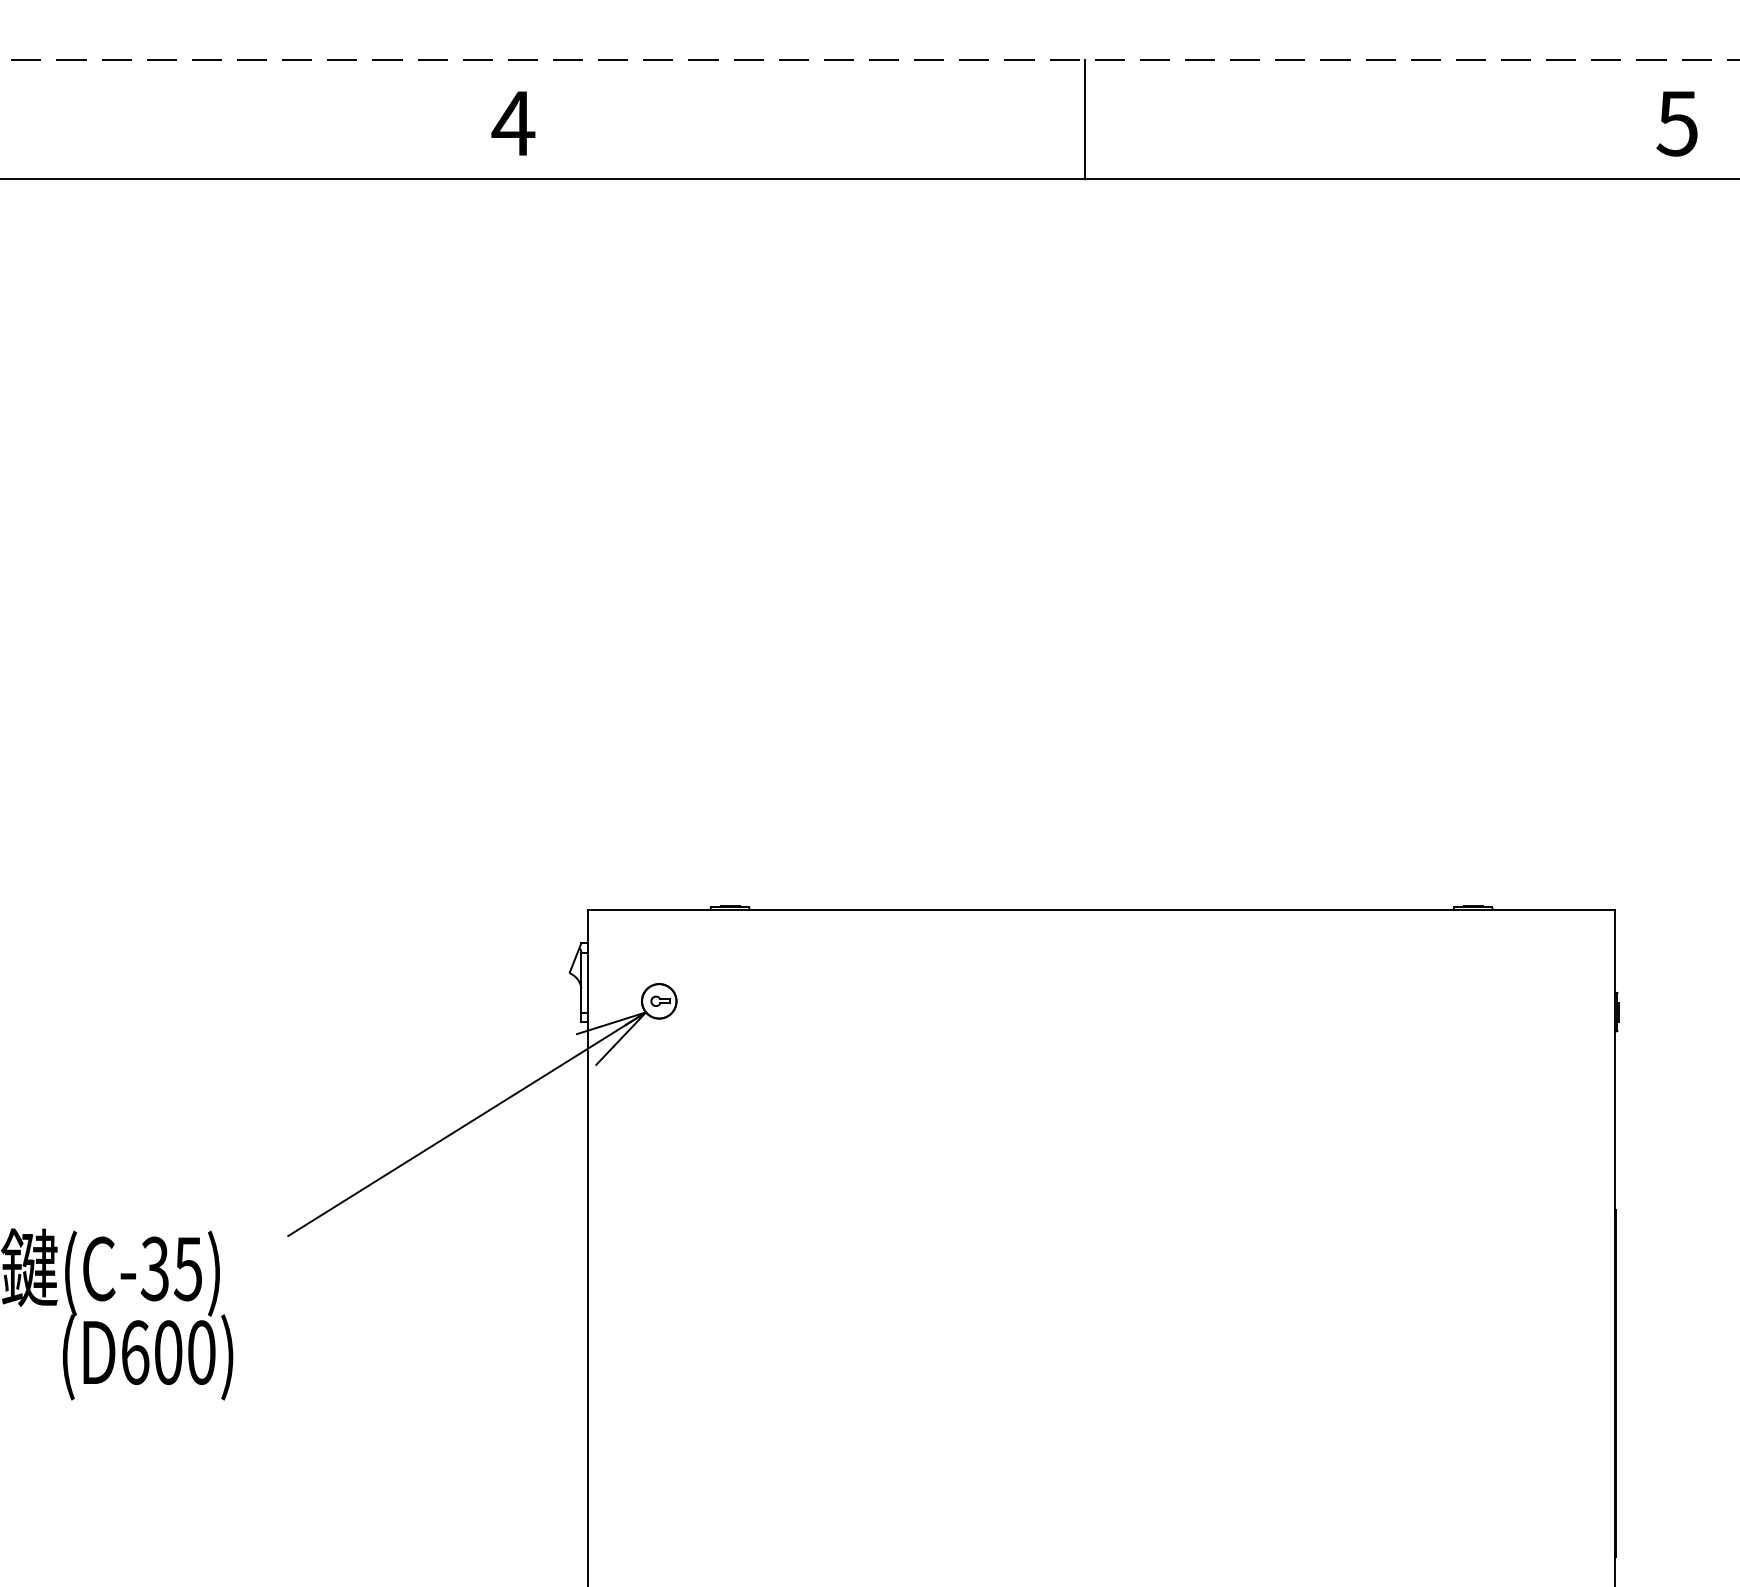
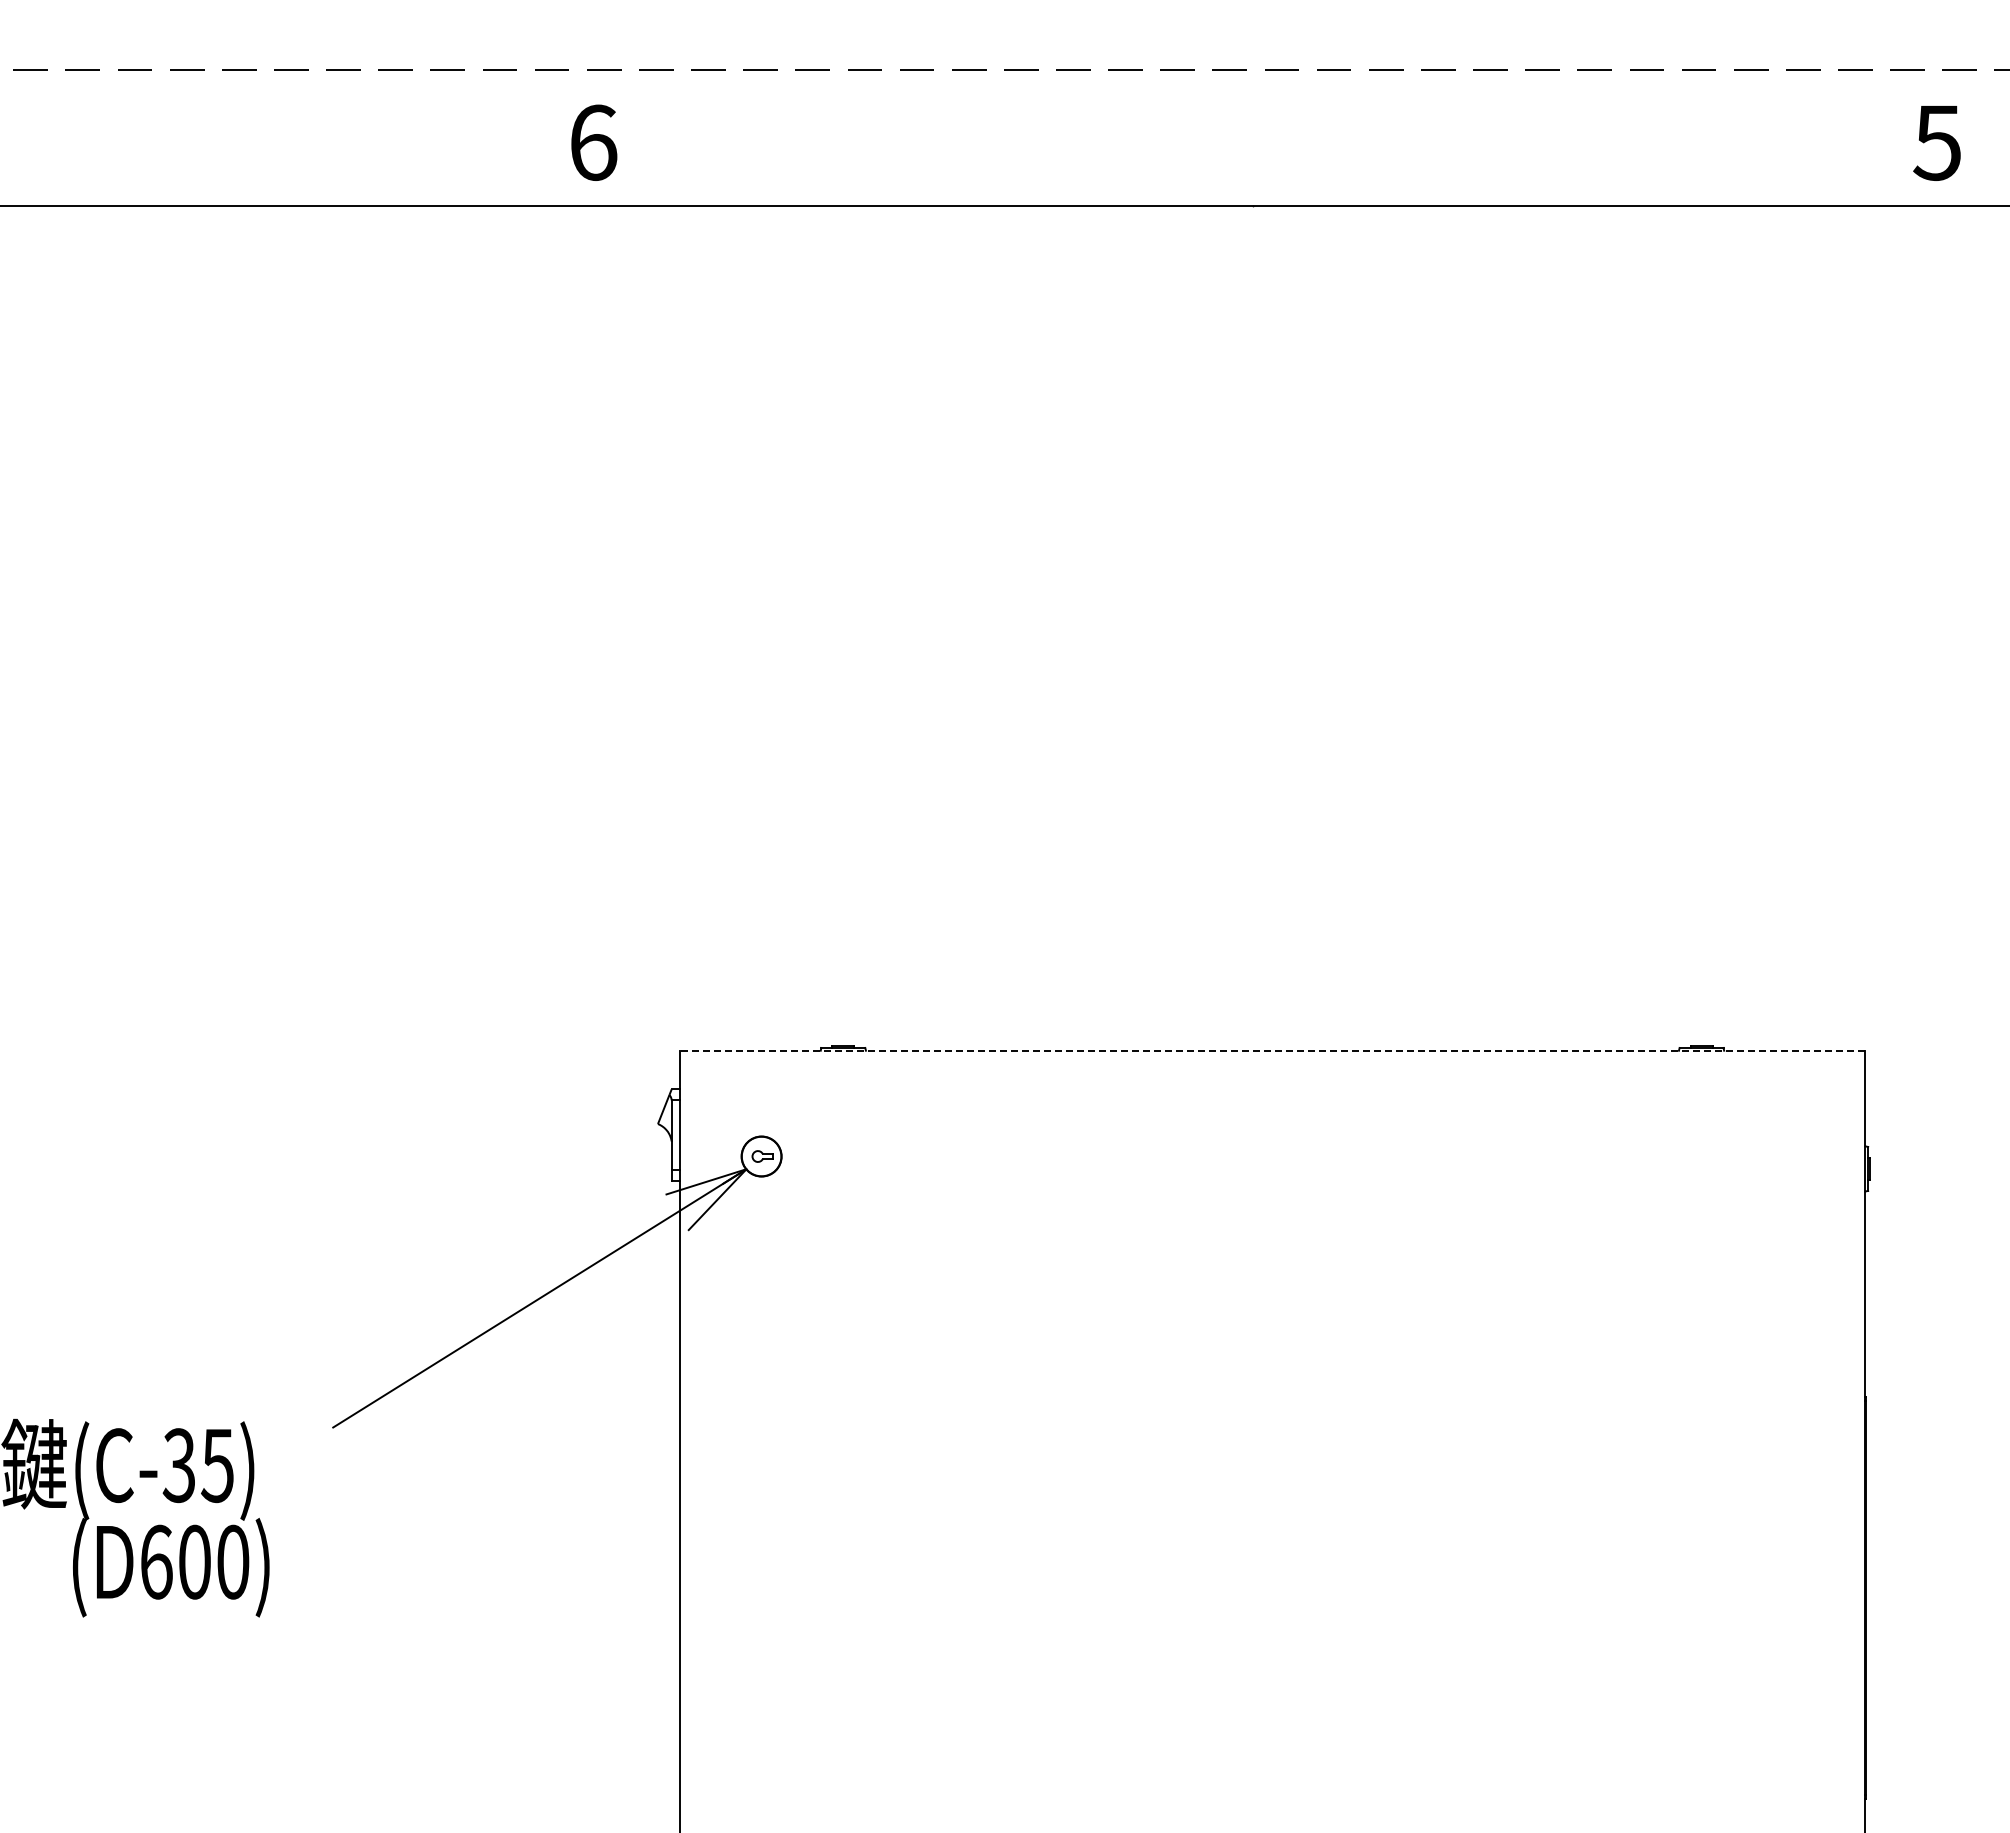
line: (1084, 118) -> (1252, 137), removed
text: (512, 123) -> (592, 142), 4 -> 6
line: (1101, 909) -> (1272, 1050), solid -> dashed

